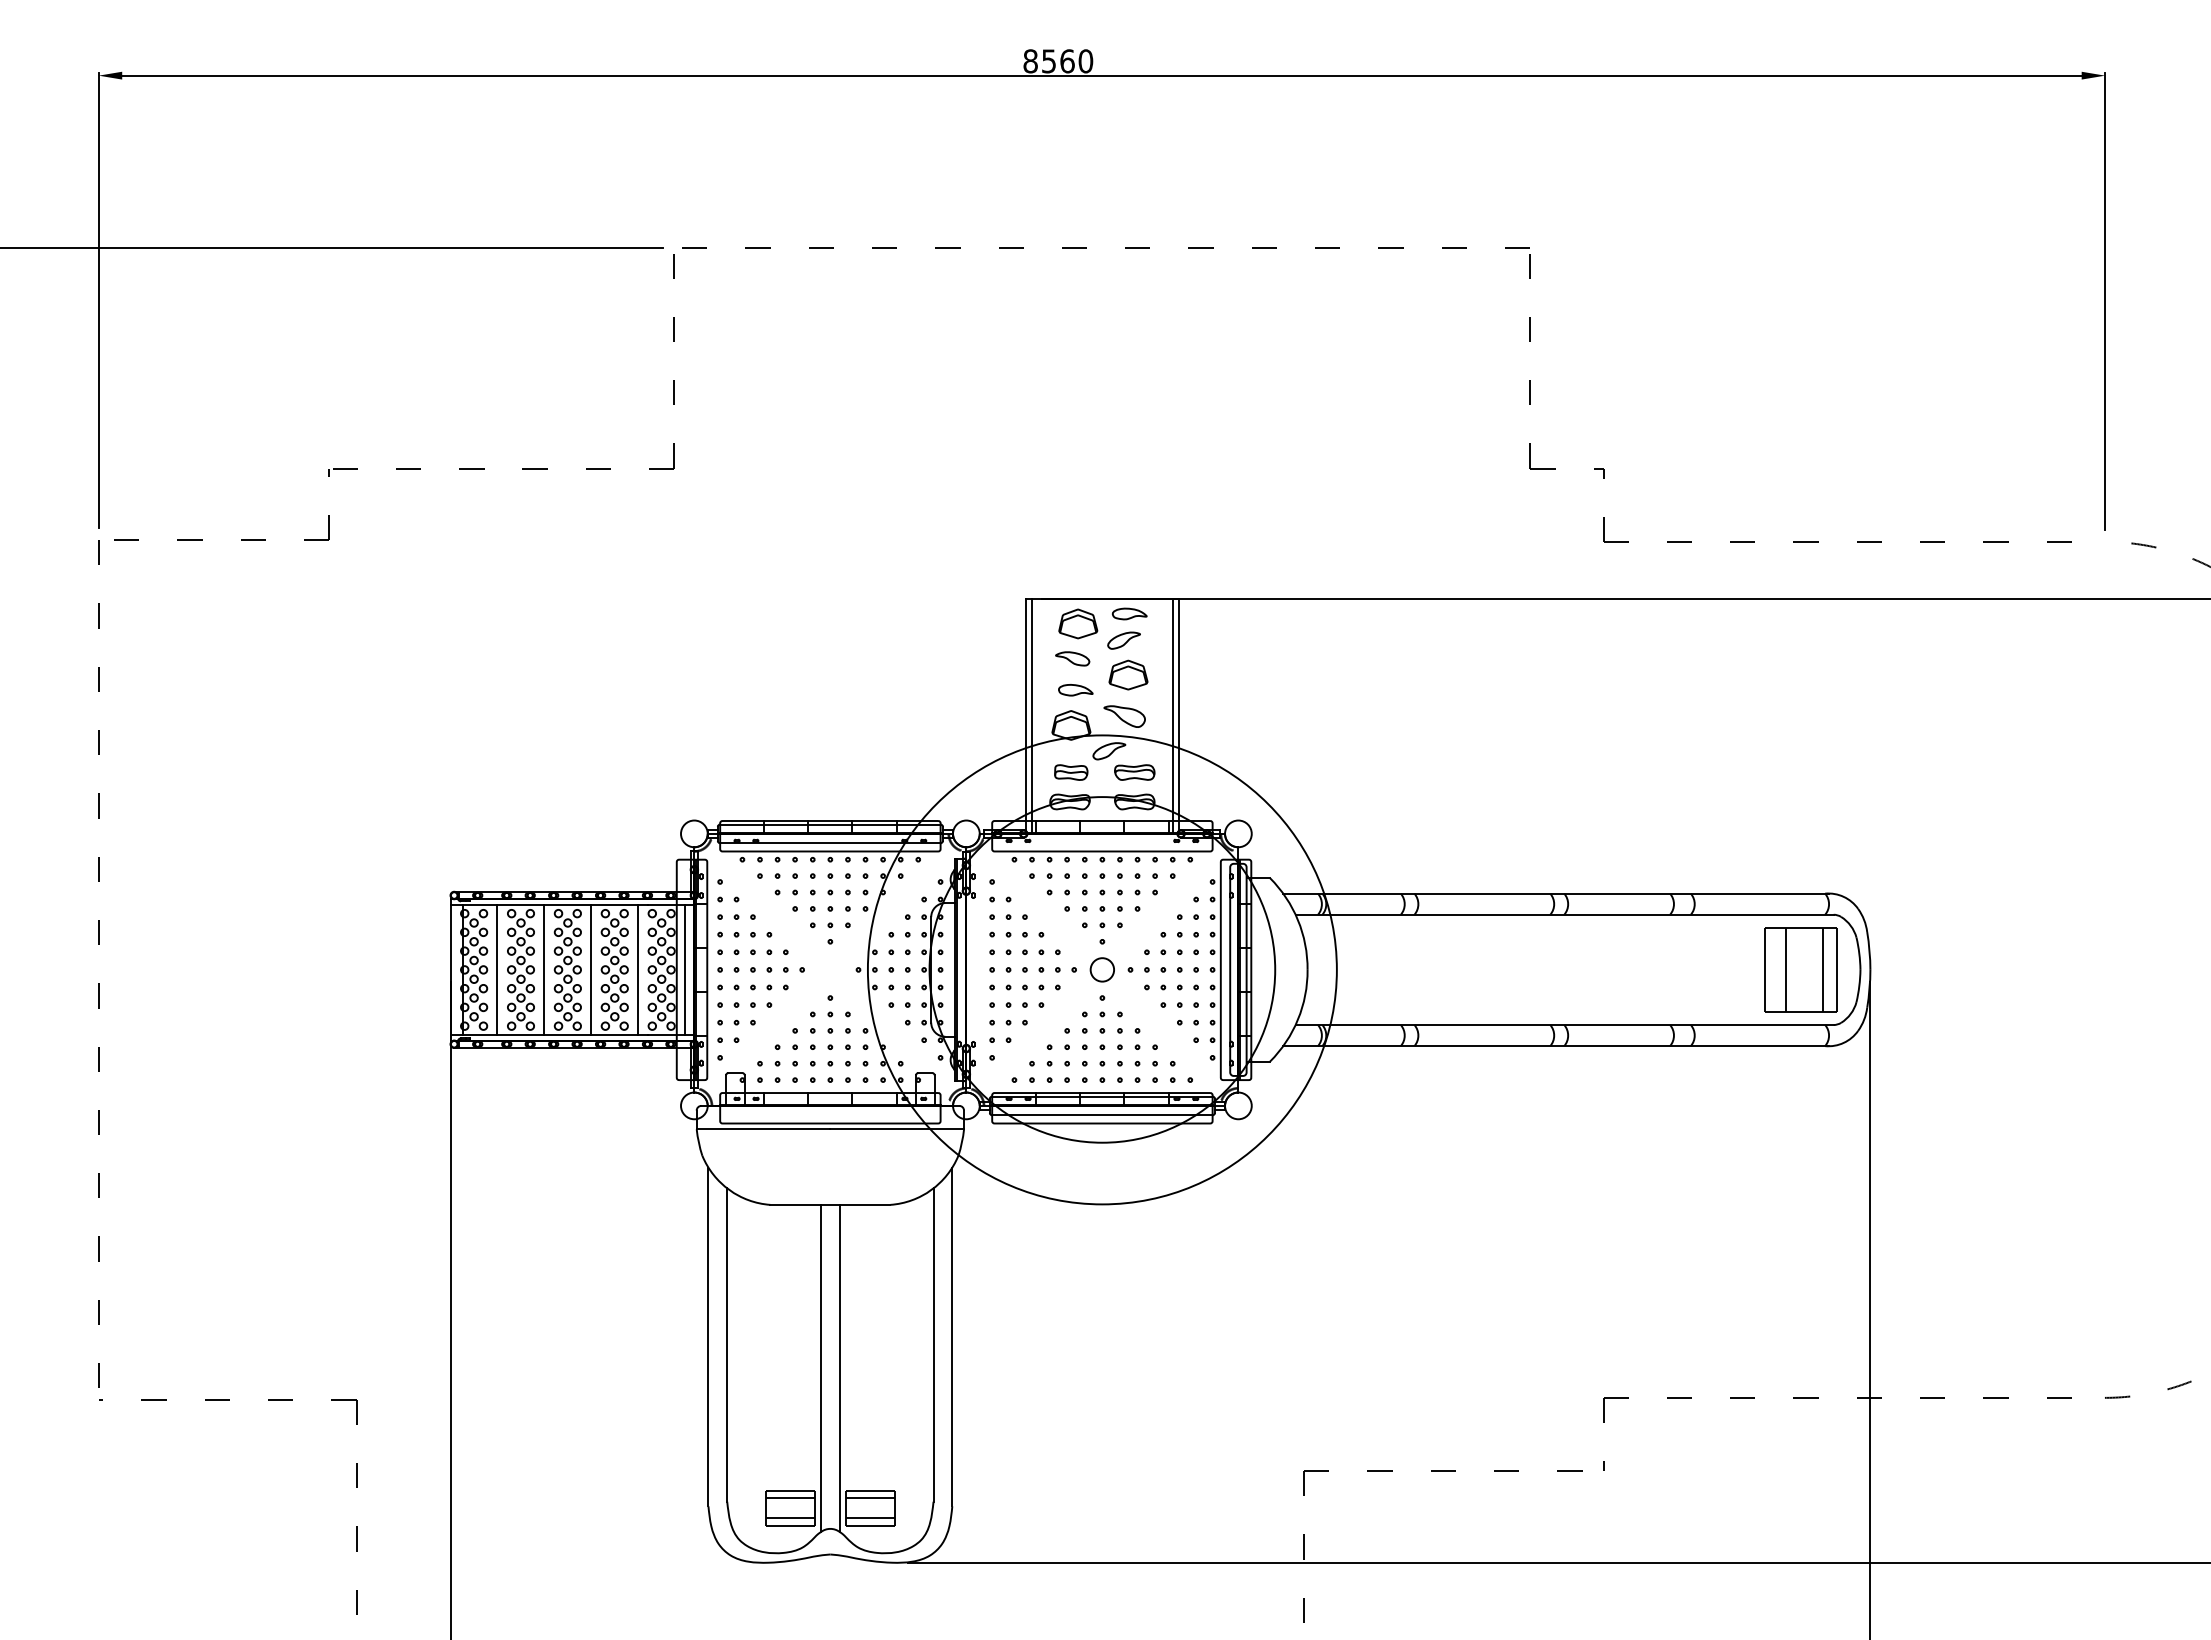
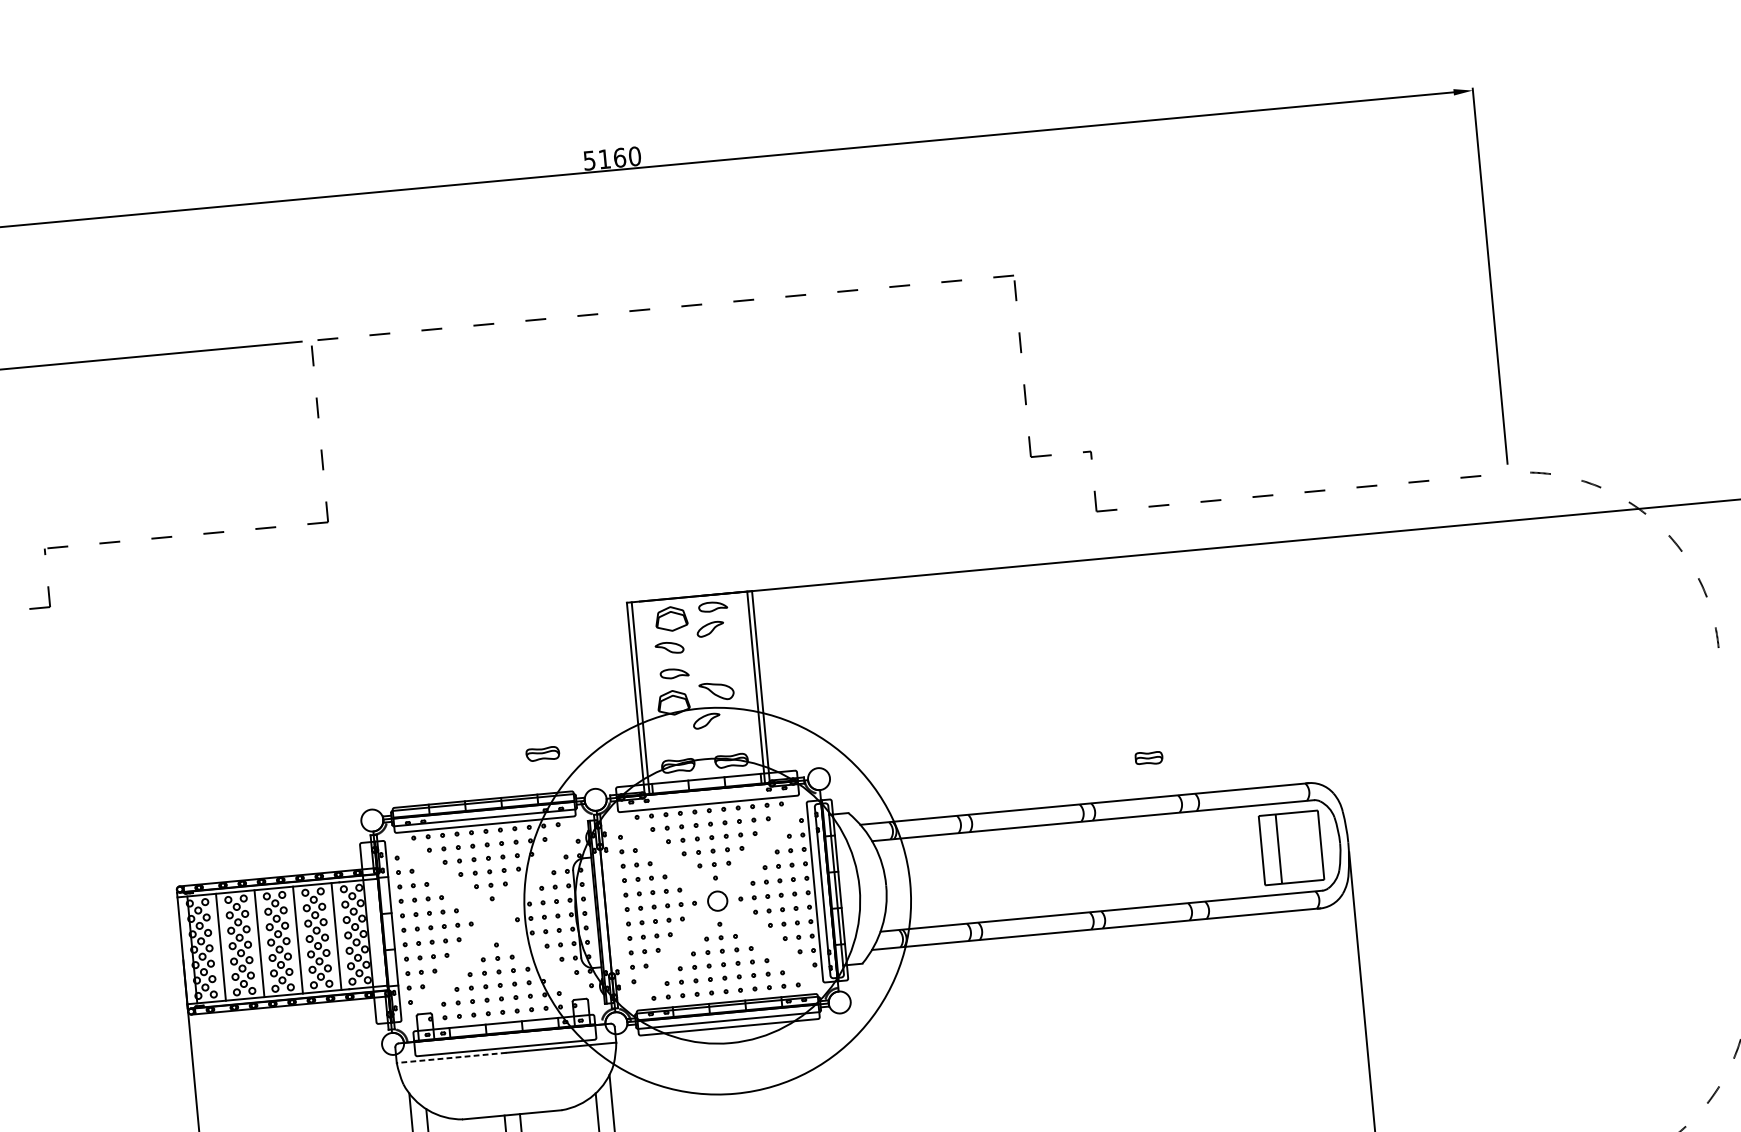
text: (1039, 61) -> (596, 160), 8560 -> 5160
part: (1128, 674) -> (716, 656), removed
part: (1071, 772) -> (1149, 758), moved
part: (1134, 772) -> (542, 753), moved
line: (684, 969) -> (374, 932), removed
line: (1822, 969) -> (1308, 845), removed
line: (763, 1129) -> (451, 1058), solid -> dashed

